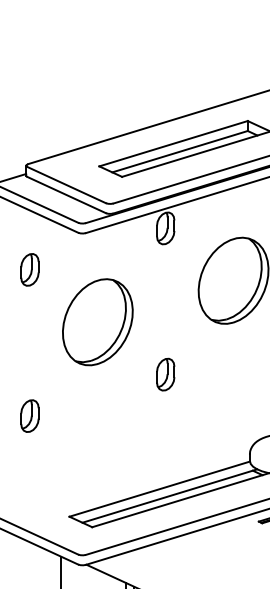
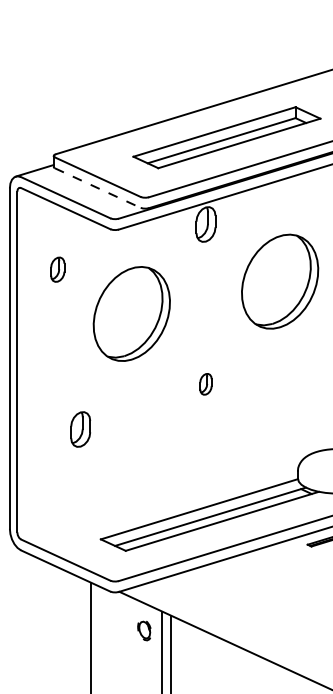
line: (67, 195) -> (98, 188), solid -> dashed
part: (29, 269) -> (57, 269), size x0.7
part: (97, 321) -> (131, 313), moved
part: (165, 374) -> (205, 384), size x0.6
part: (29, 416) -> (80, 429), moved

